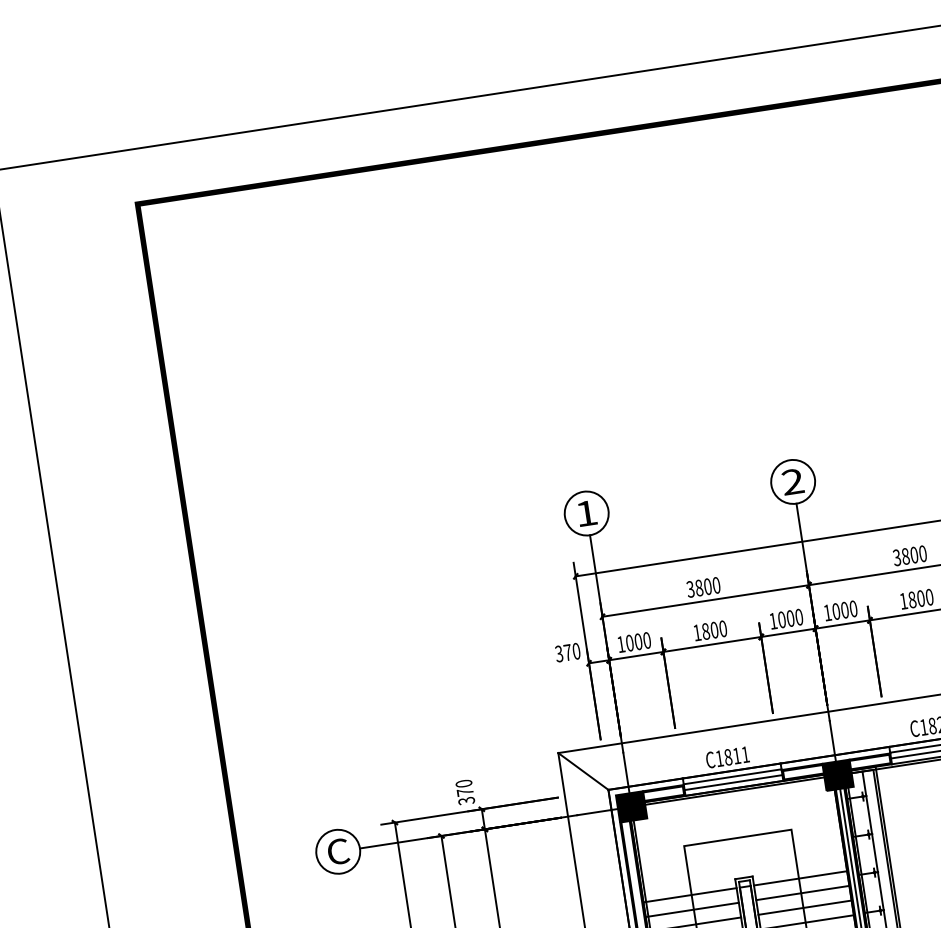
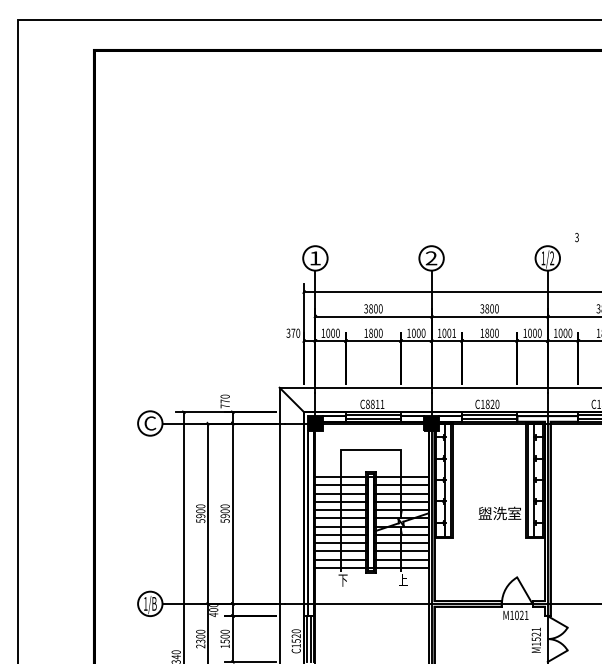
text: (853, 607) -> (454, 332), 1000 -> 1001
text: (718, 757) -> (367, 403), C1811 -> C8811
text: (465, 801) -> (224, 406), 370 -> 770

